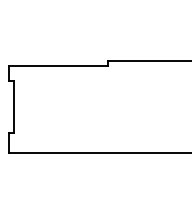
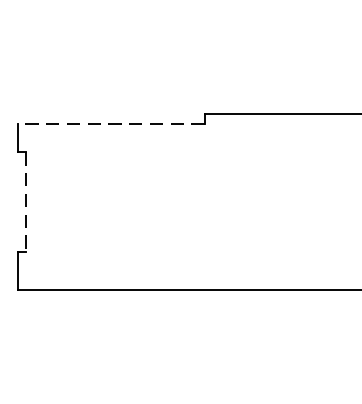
line: (58, 65) -> (110, 123), solid -> dashed
line: (13, 107) -> (25, 202), solid -> dashed

